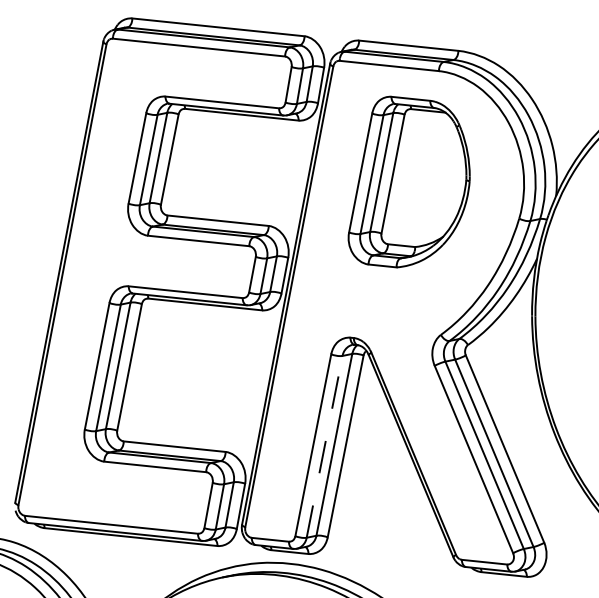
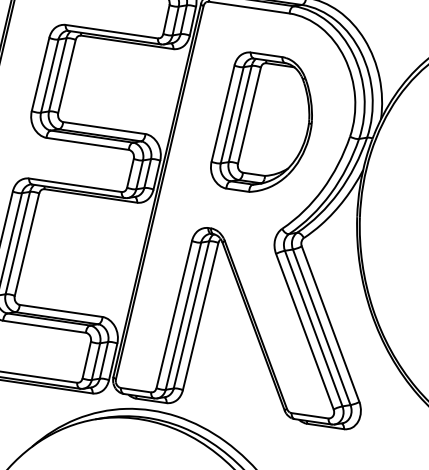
part: (408, 181) -> (261, 122), moved
line: (324, 446) -> (183, 315), dashed -> solid

